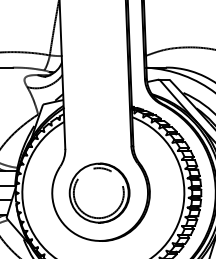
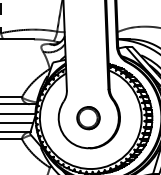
part: (99, 191) -> (88, 117), size x0.6

